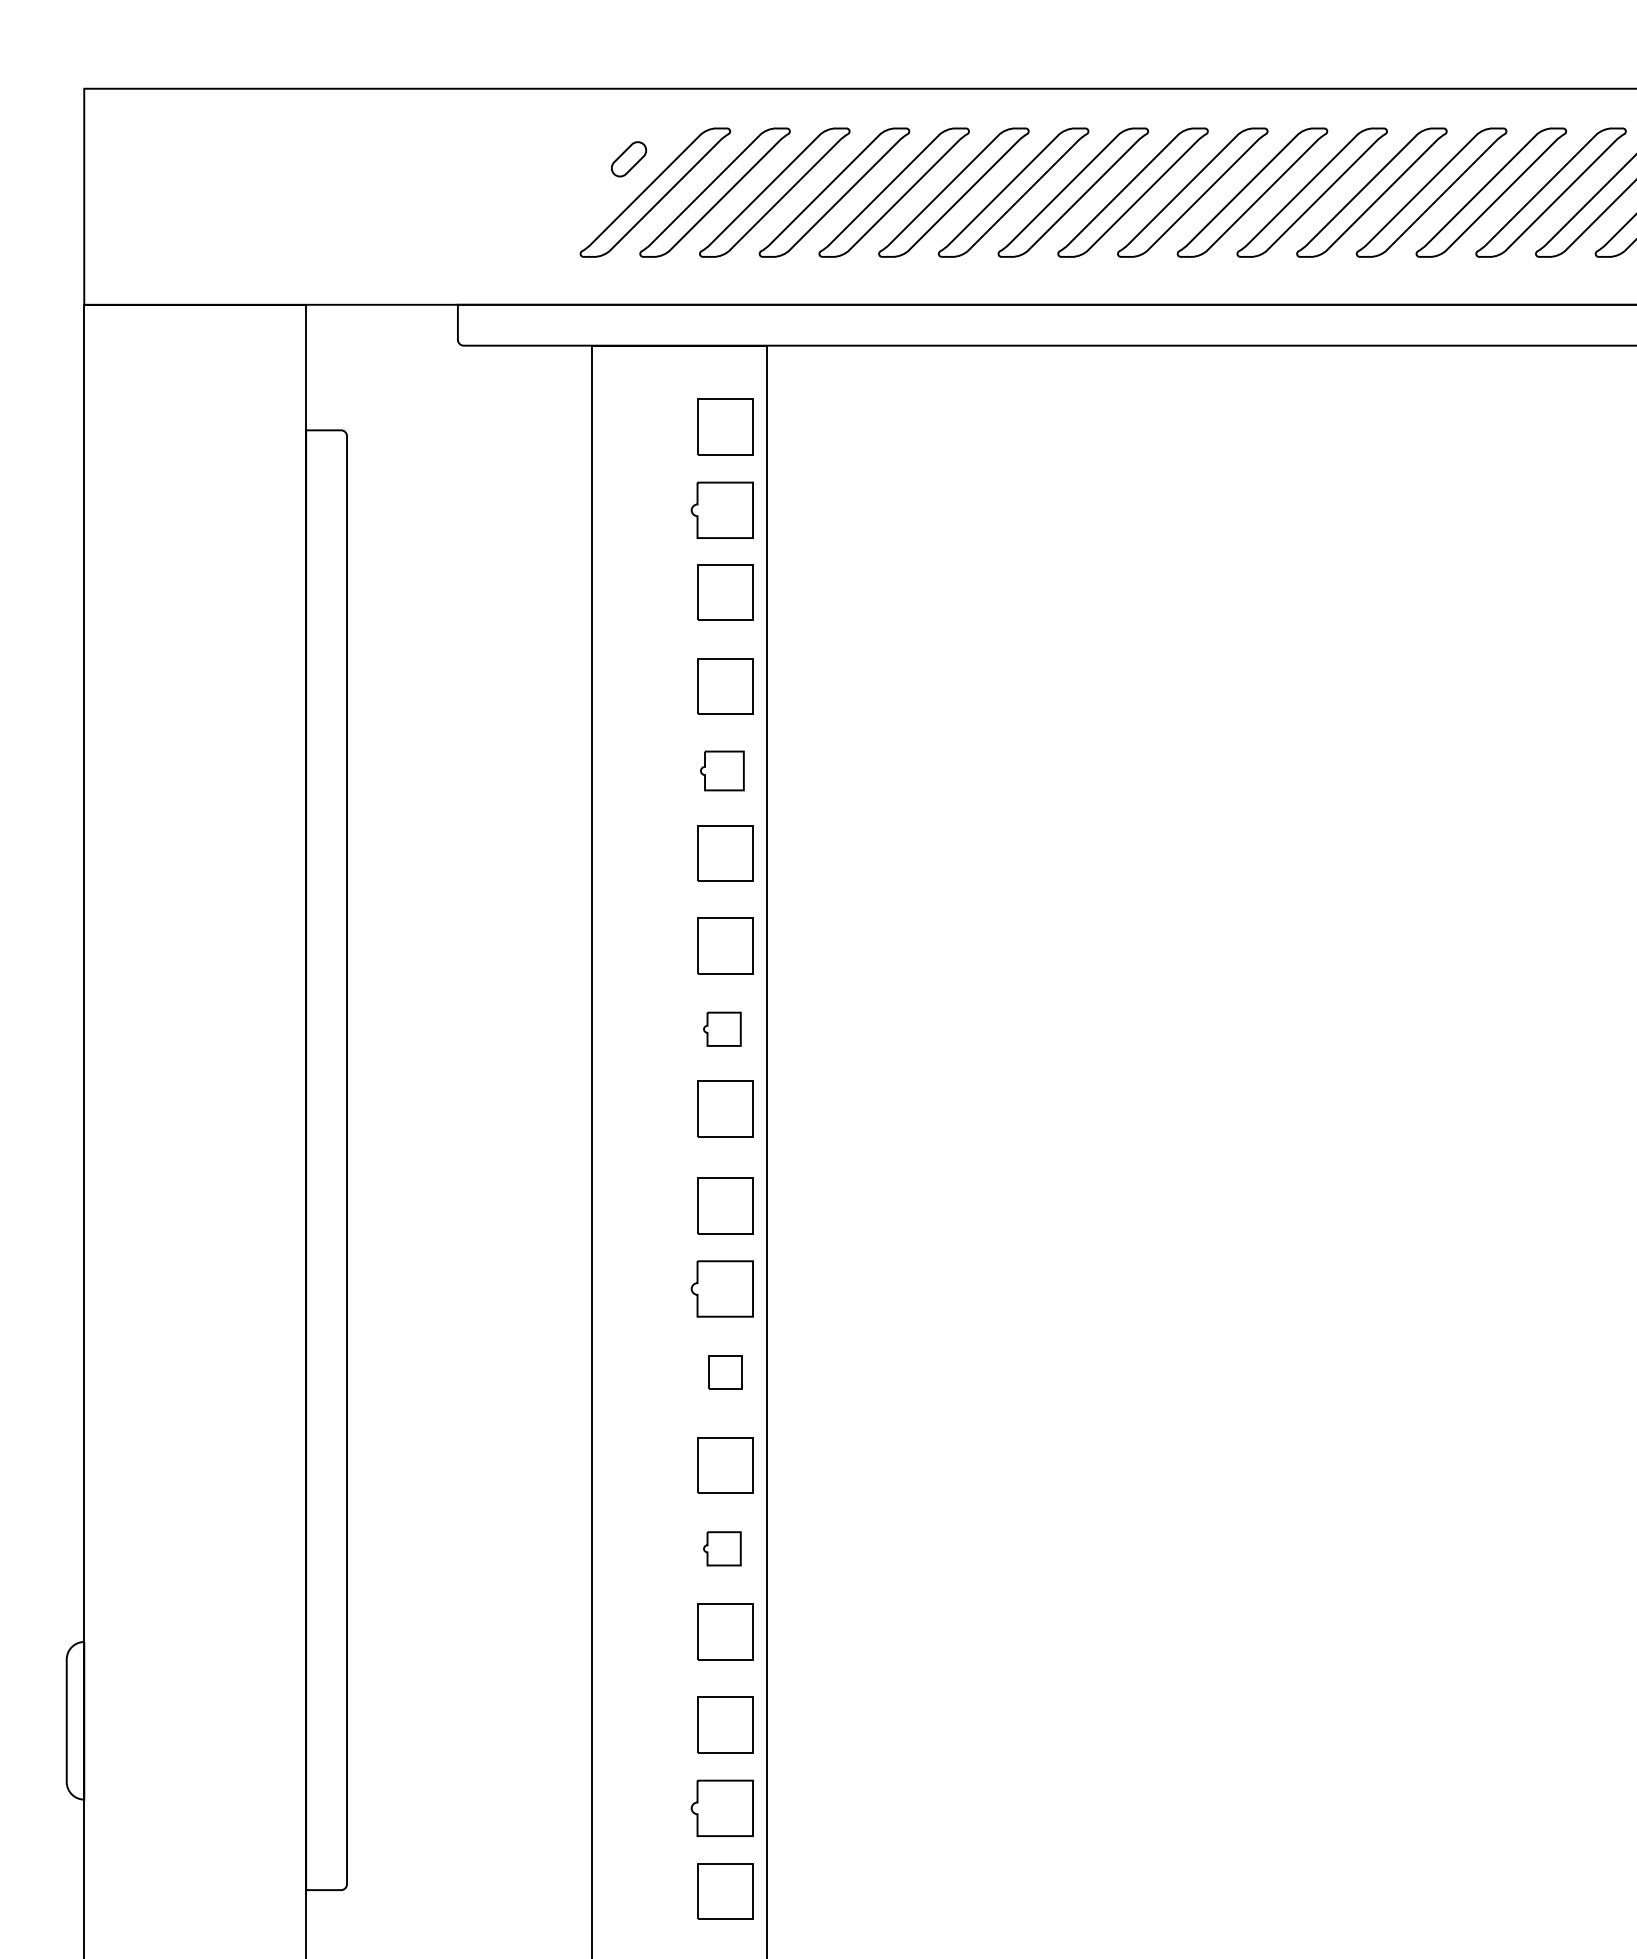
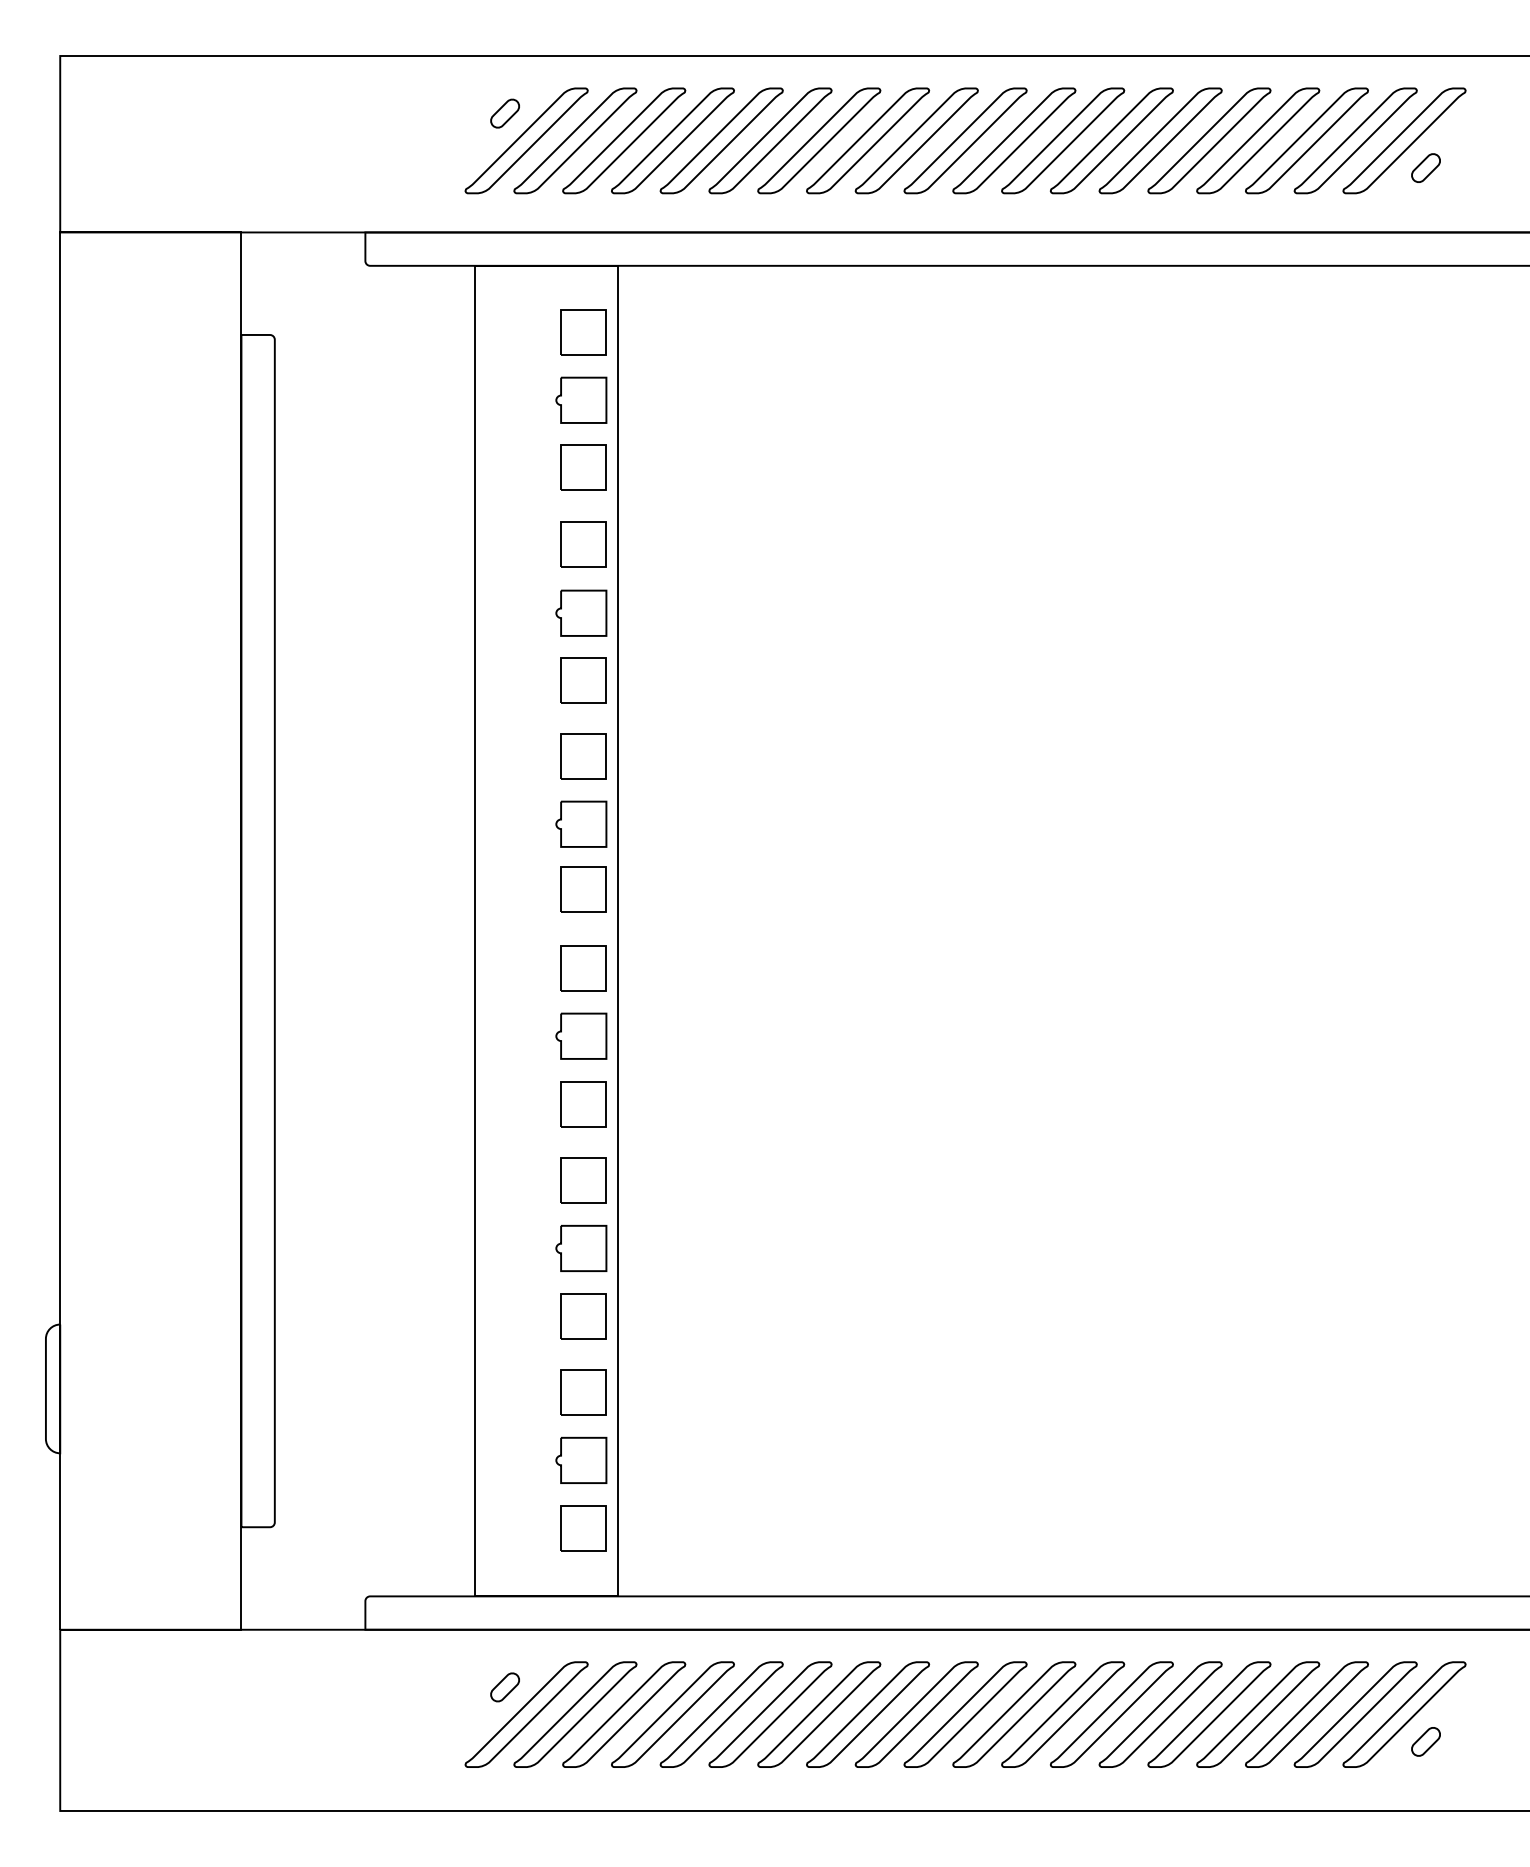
part: (722, 770) -> (581, 612), size x1.43
part: (722, 1028) -> (581, 823), size x1.67
part: (724, 1372) -> (583, 1104), size x1.67
part: (722, 1548) -> (581, 1248), size x1.67

